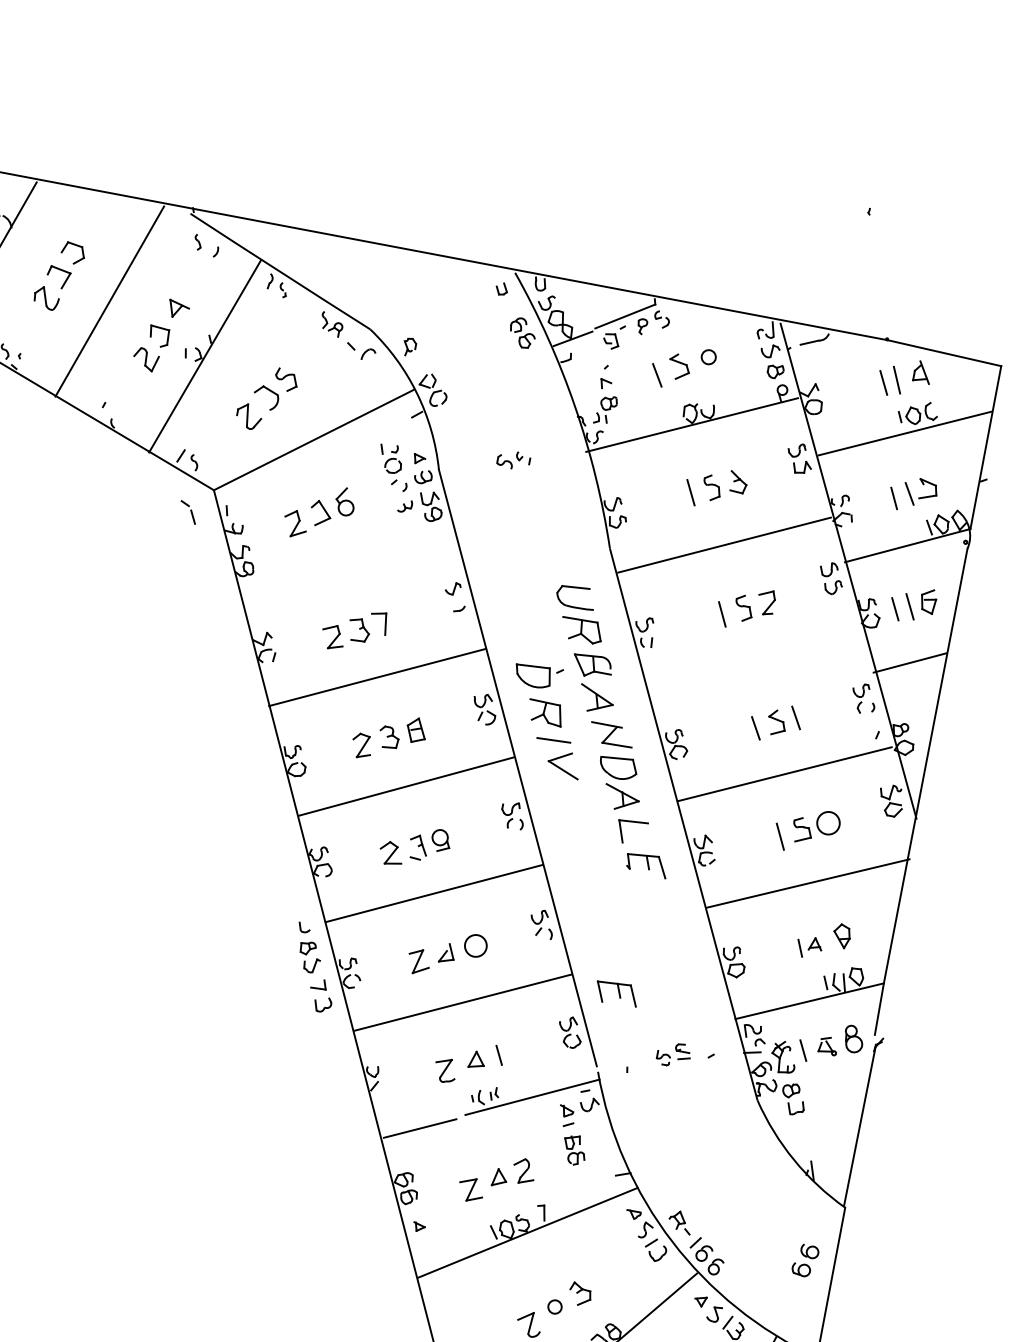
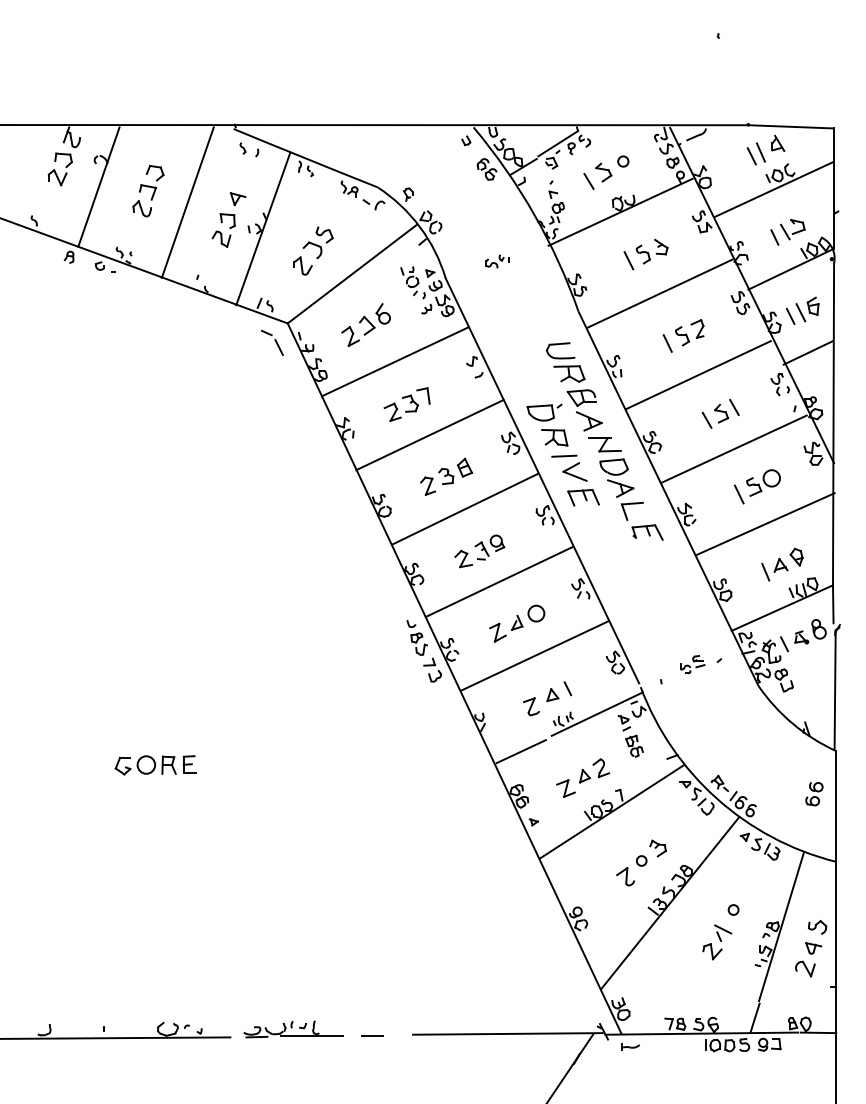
part: (188, 512) -> (272, 342), size x1.67
line: (348, 568) -> (394, 361), added
line: (755, 665) -> (698, 375), added
part: (808, 947) -> (774, 569), size x1.43
part: (616, 993) -> (583, 497), moved

